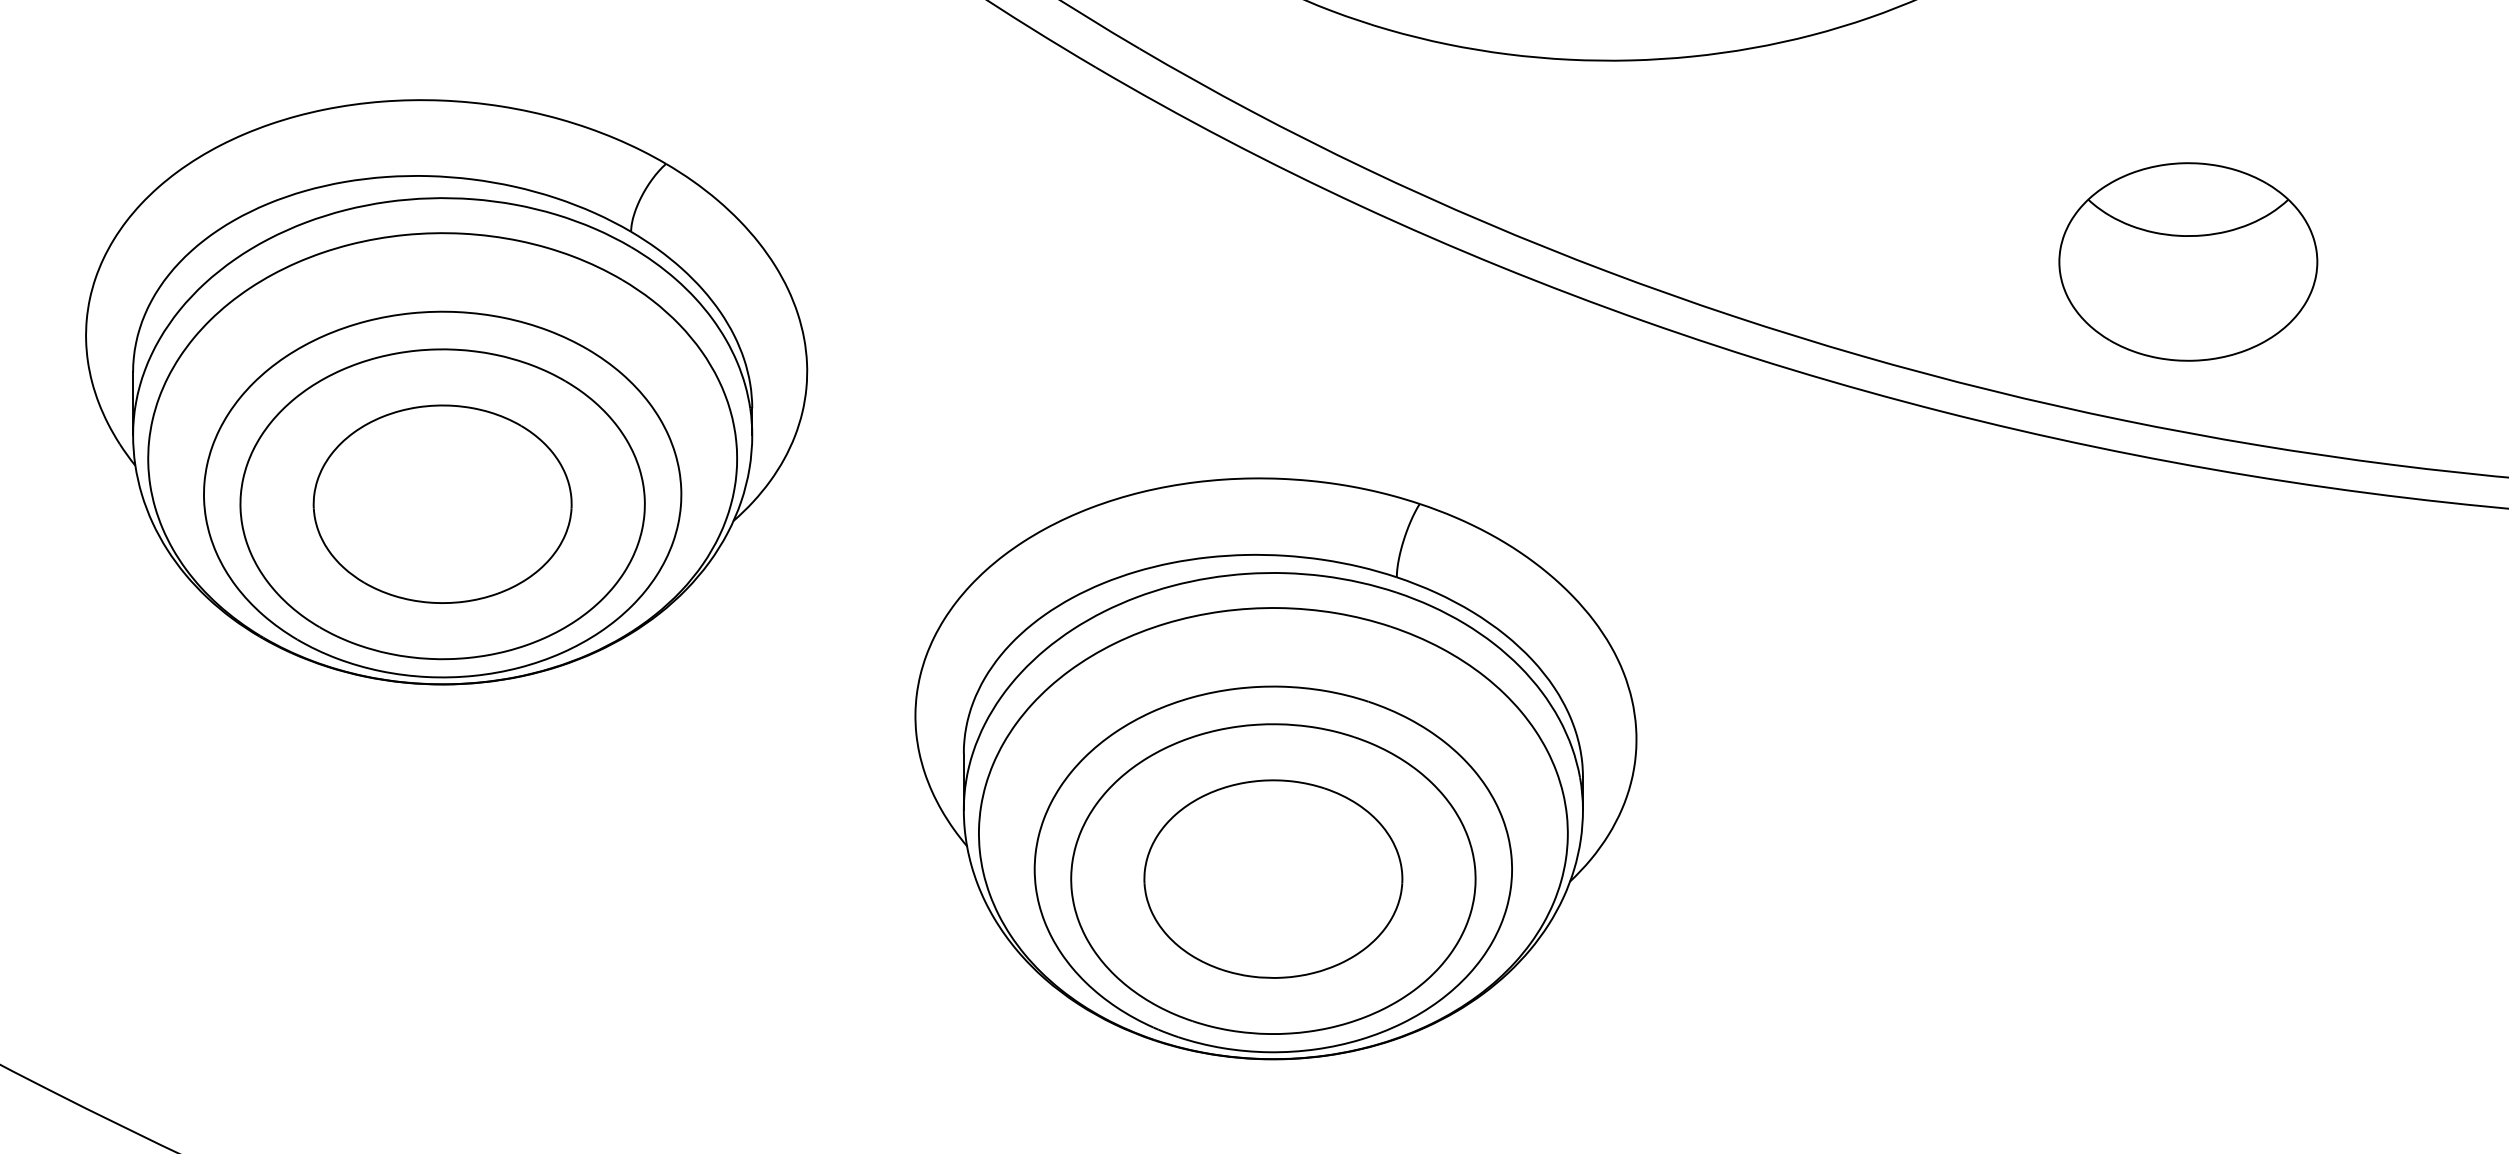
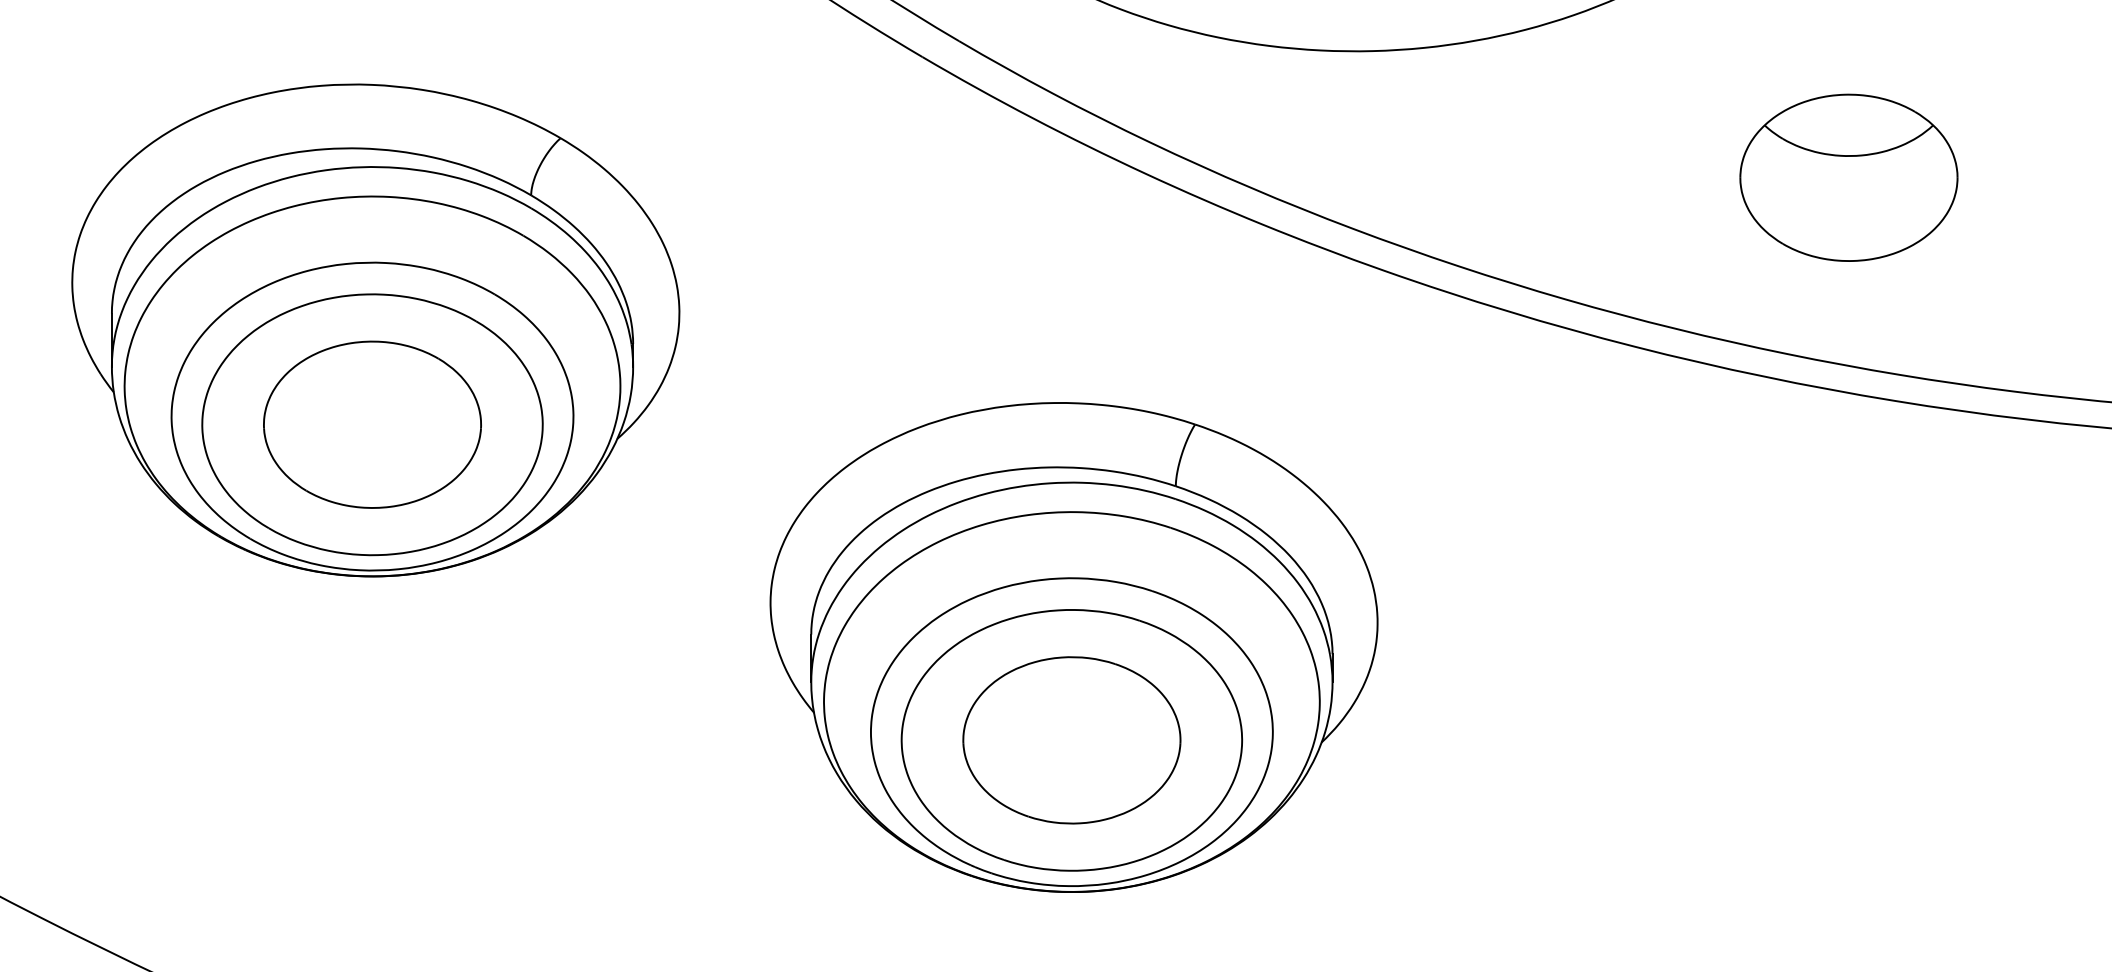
part: (2188, 261) -> (1849, 177), moved

